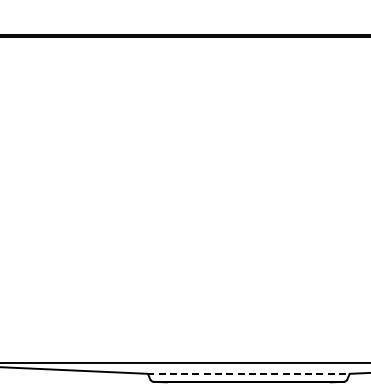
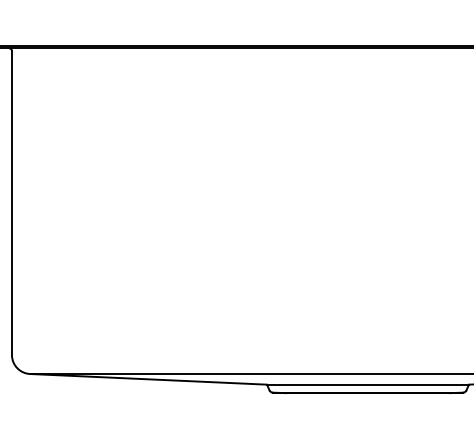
line: (249, 373) -> (368, 384), dashed -> solid

